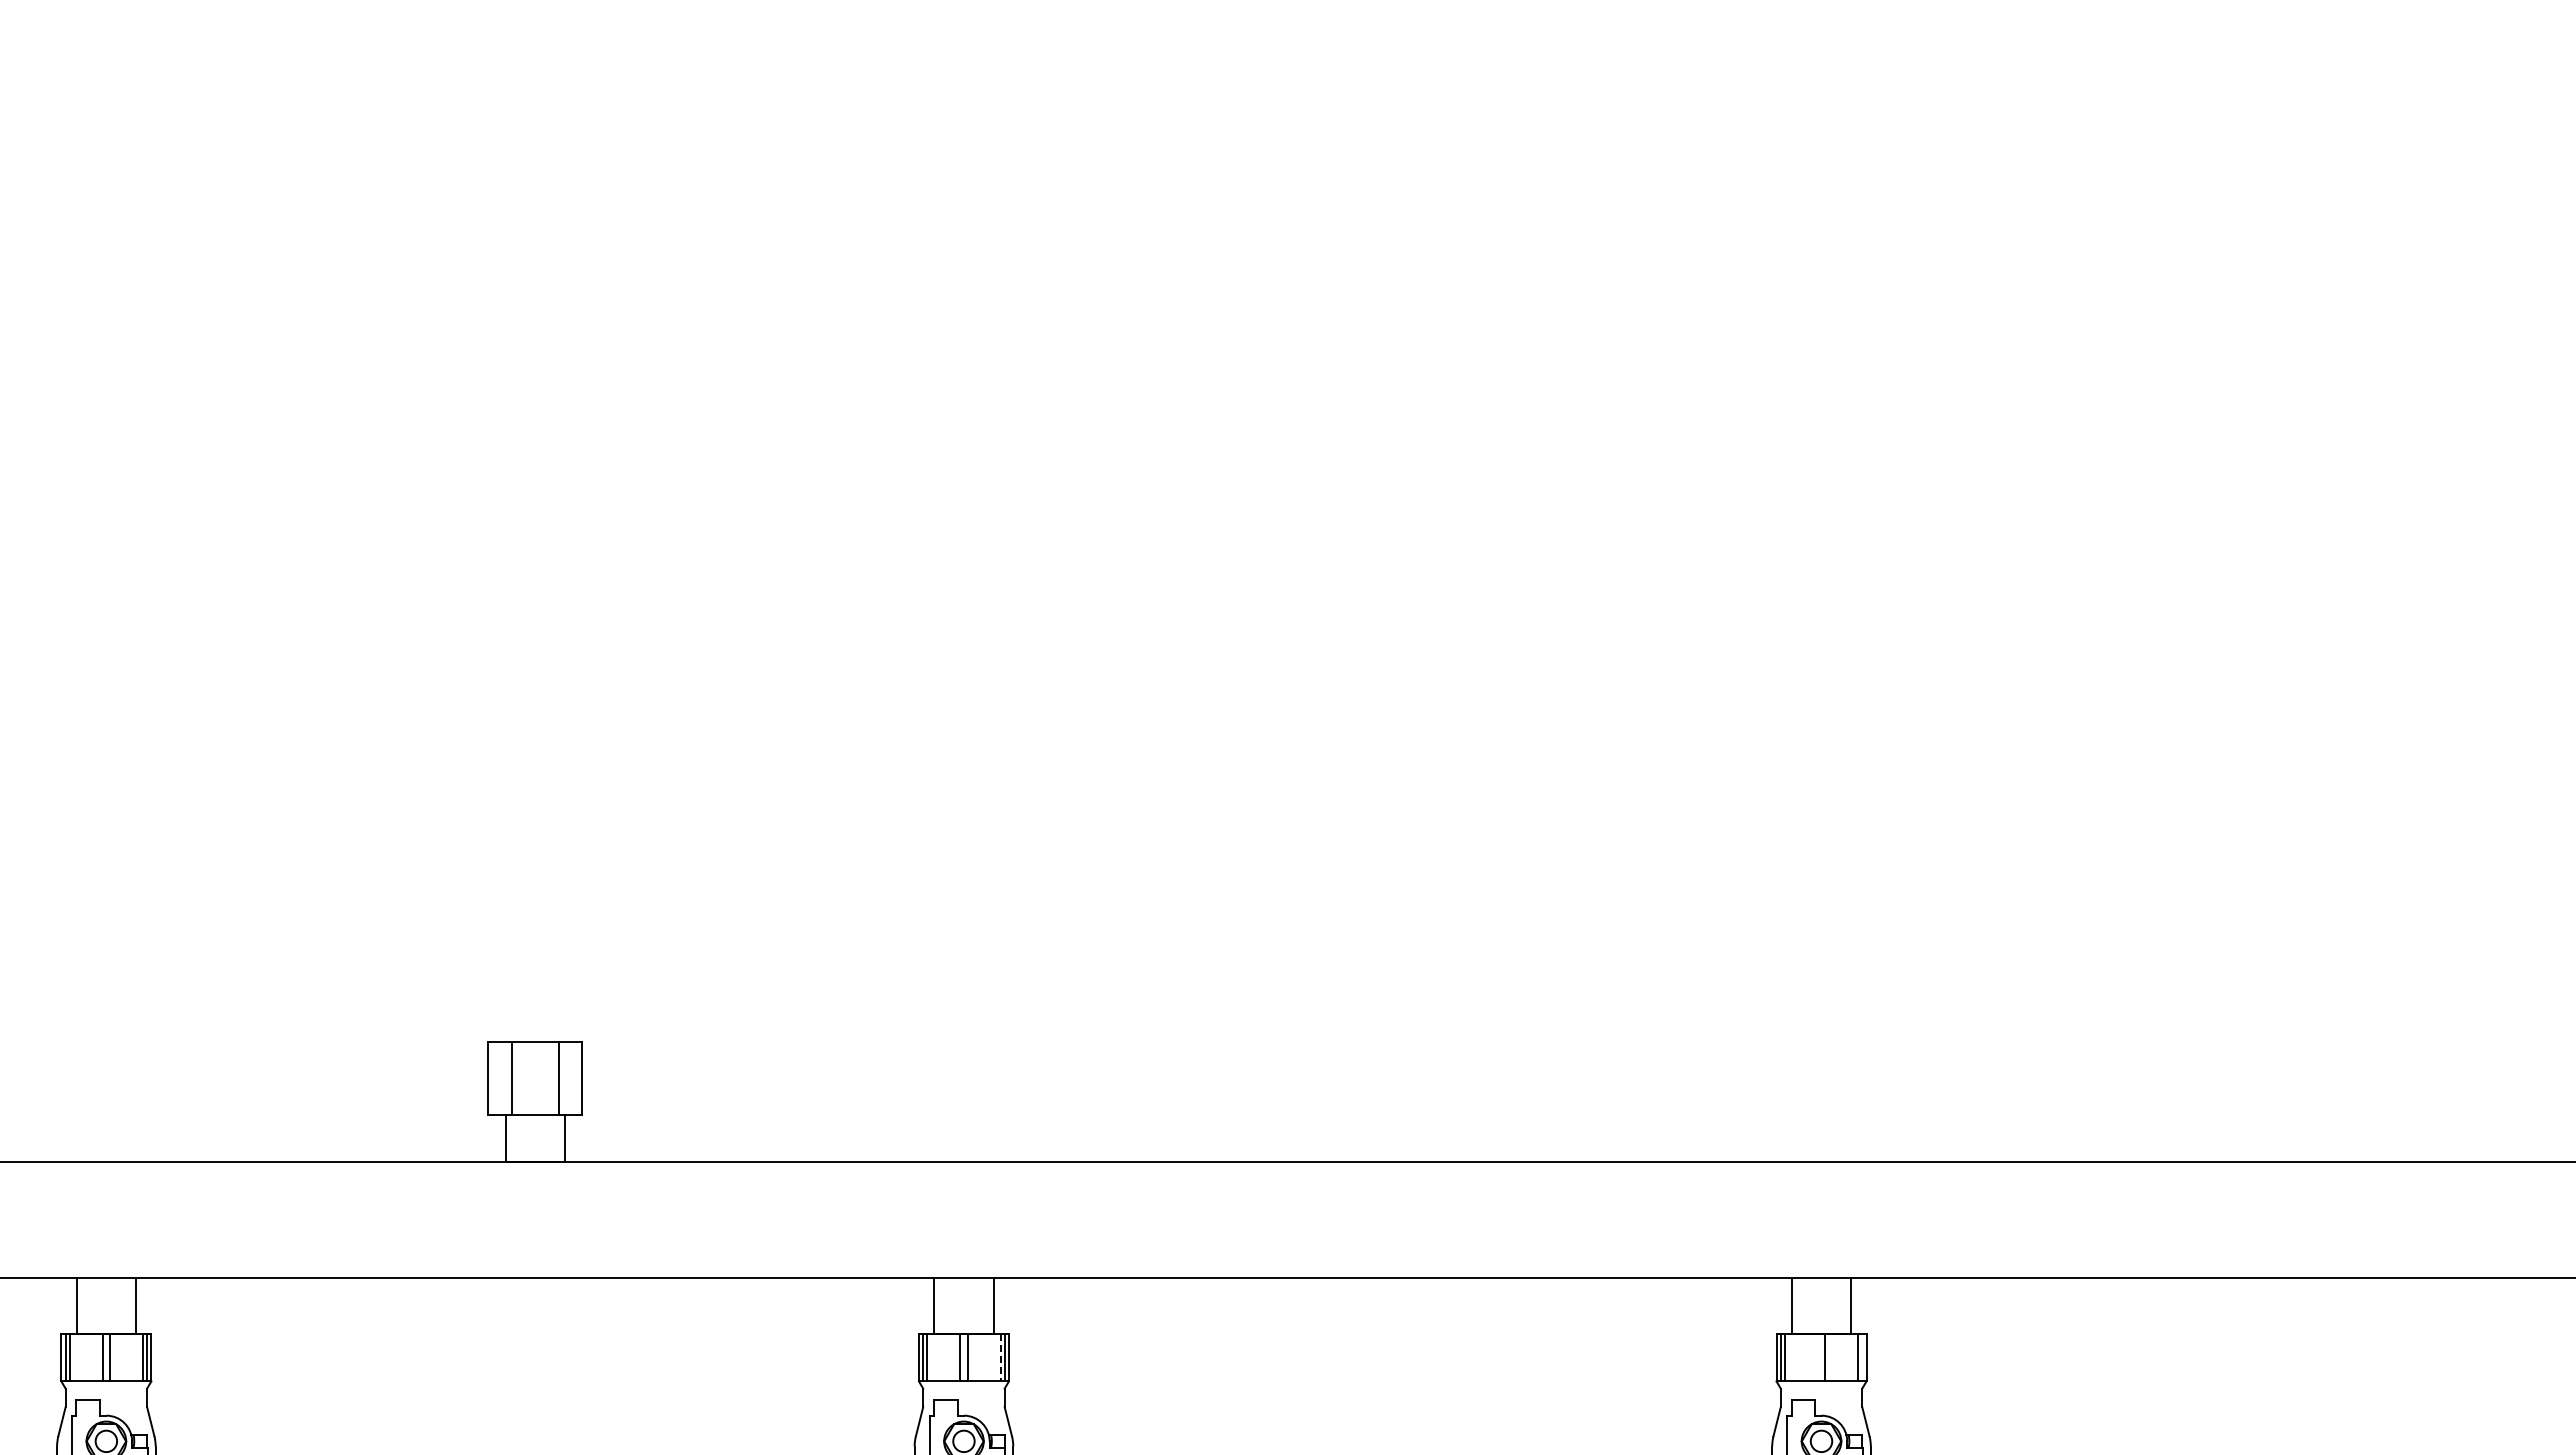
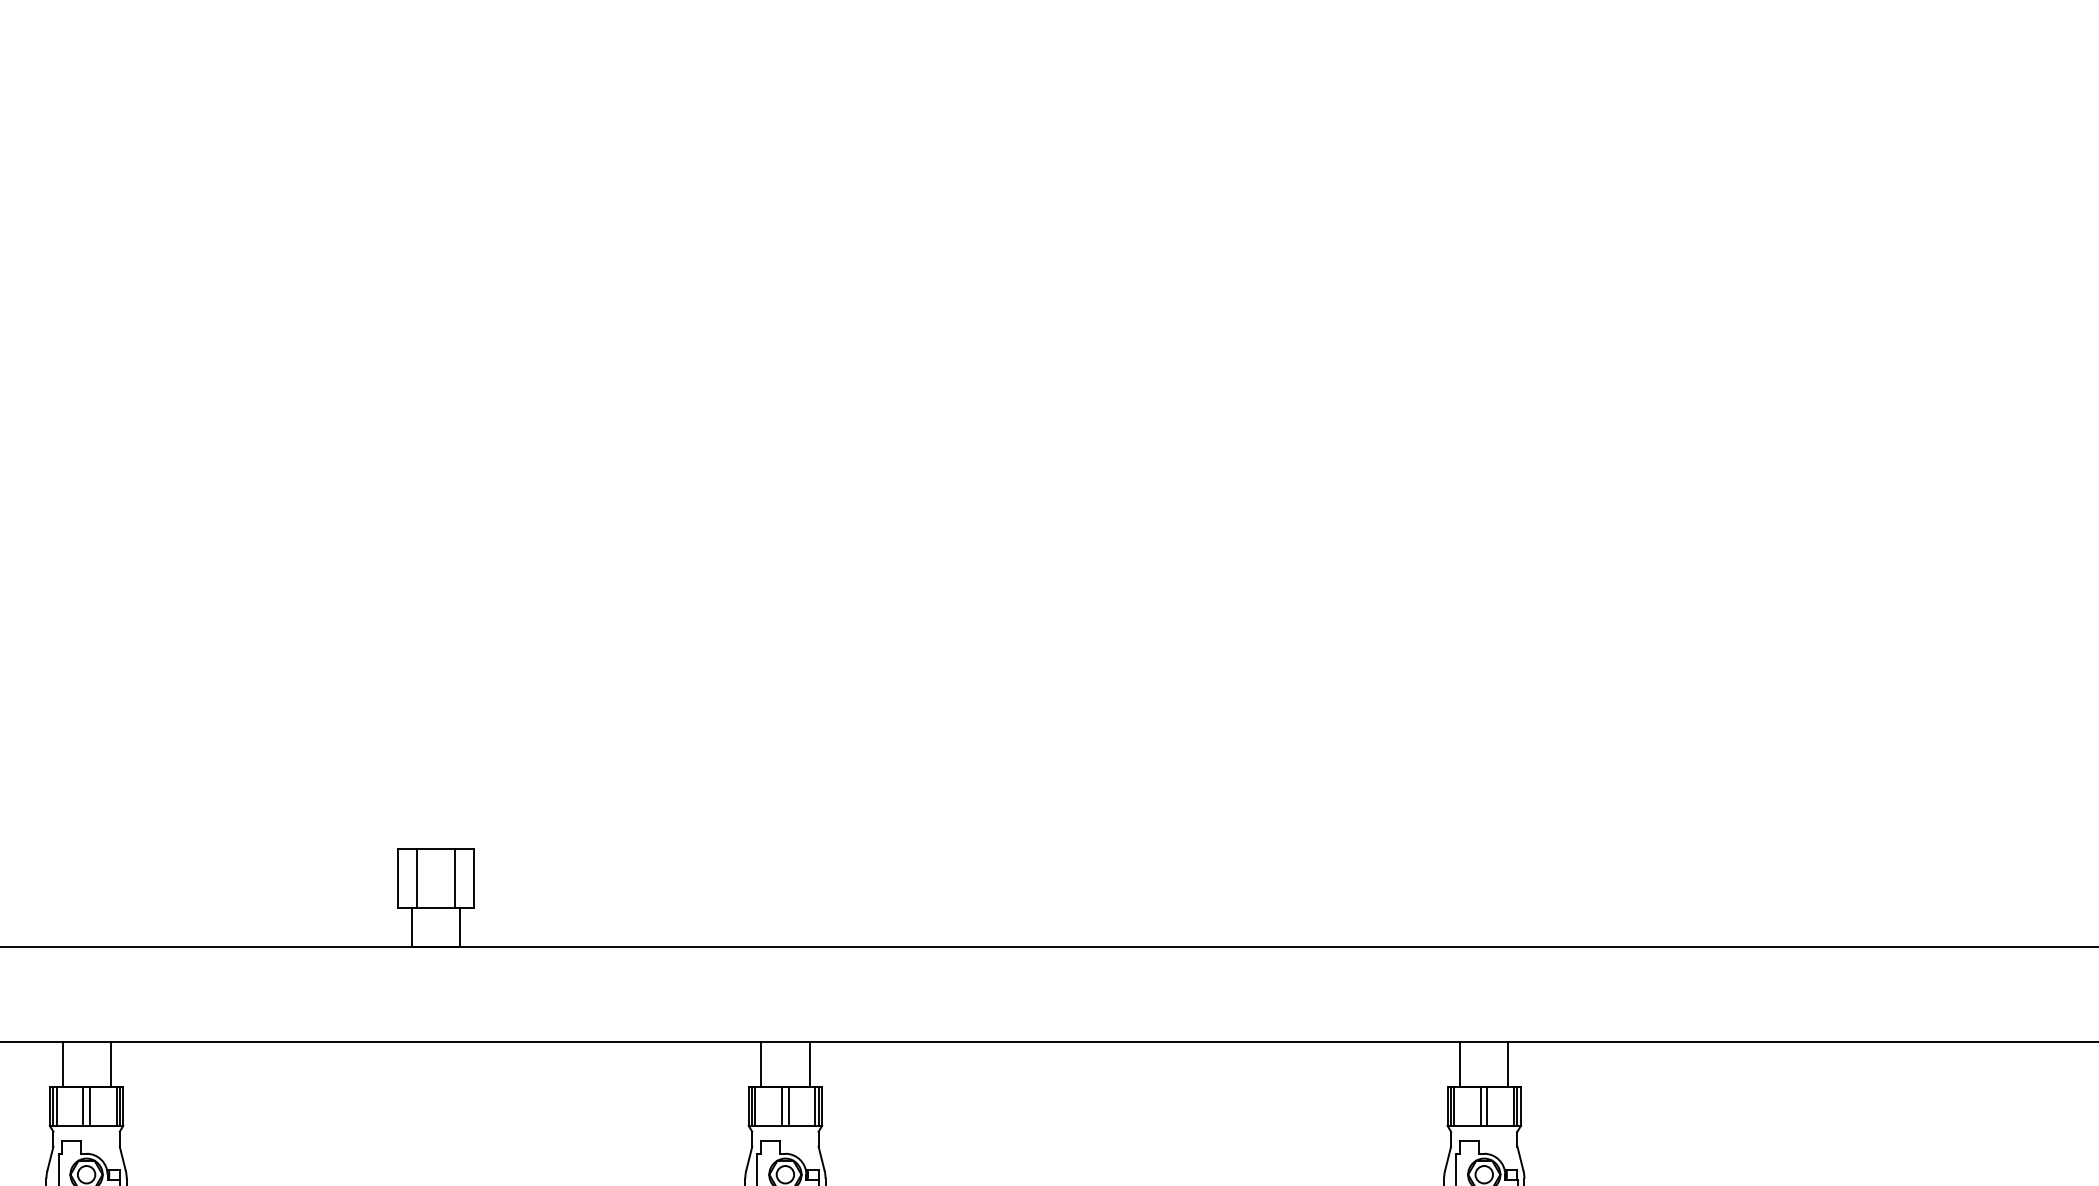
line: (1000, 1357) -> (815, 1106), dashed -> solid
line: (1817, 1357) -> (1480, 1106), added
line: (1862, 1357) -> (1517, 1106), added

